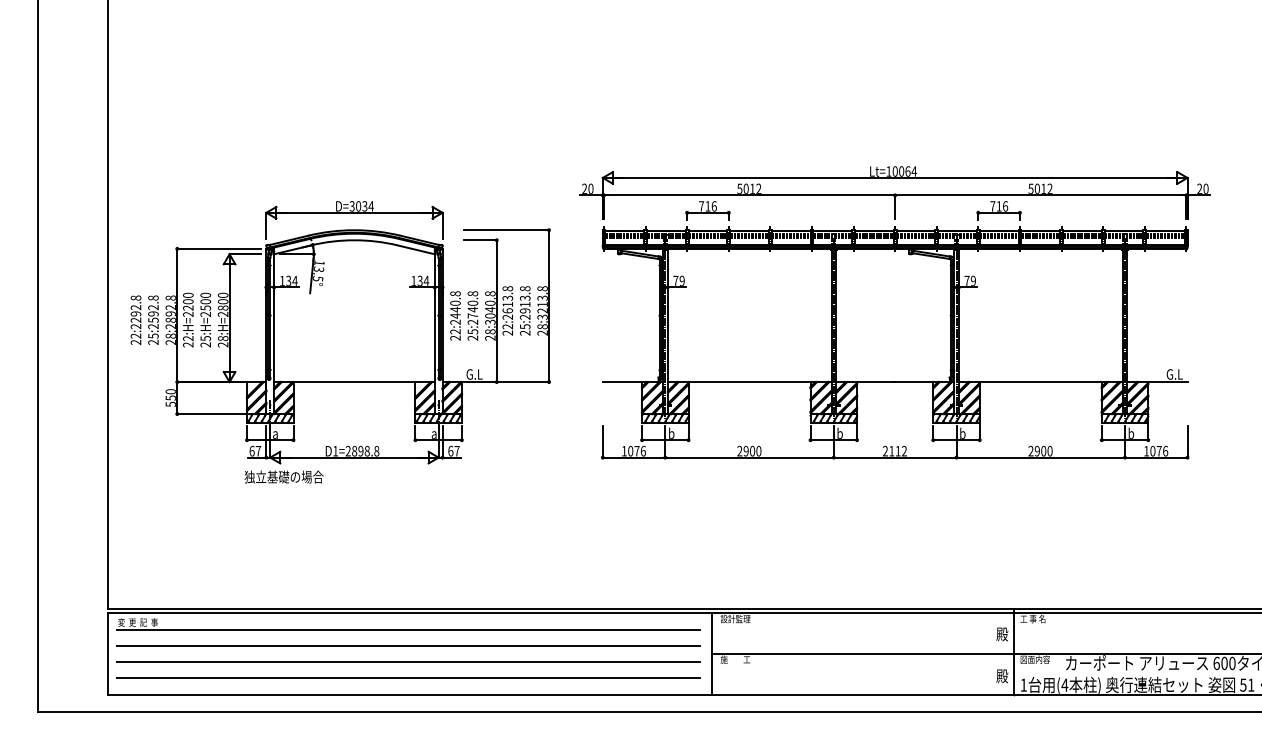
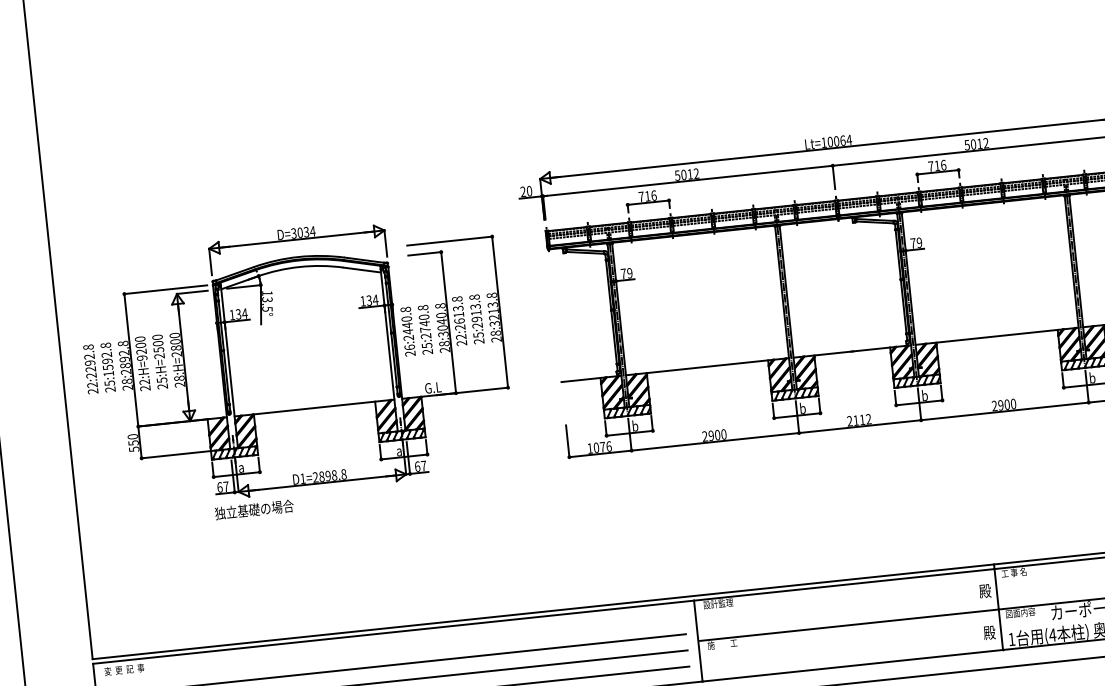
text: (188, 313) -> (142, 357), 22:H=2200 -> 22:H=9200
text: (153, 326) -> (108, 373), 25:2592.8 -> 25:1592.8
text: (455, 331) -> (409, 347), 22:2440.8 -> 26:2440.8
line: (408, 629) -> (394, 648), removed

